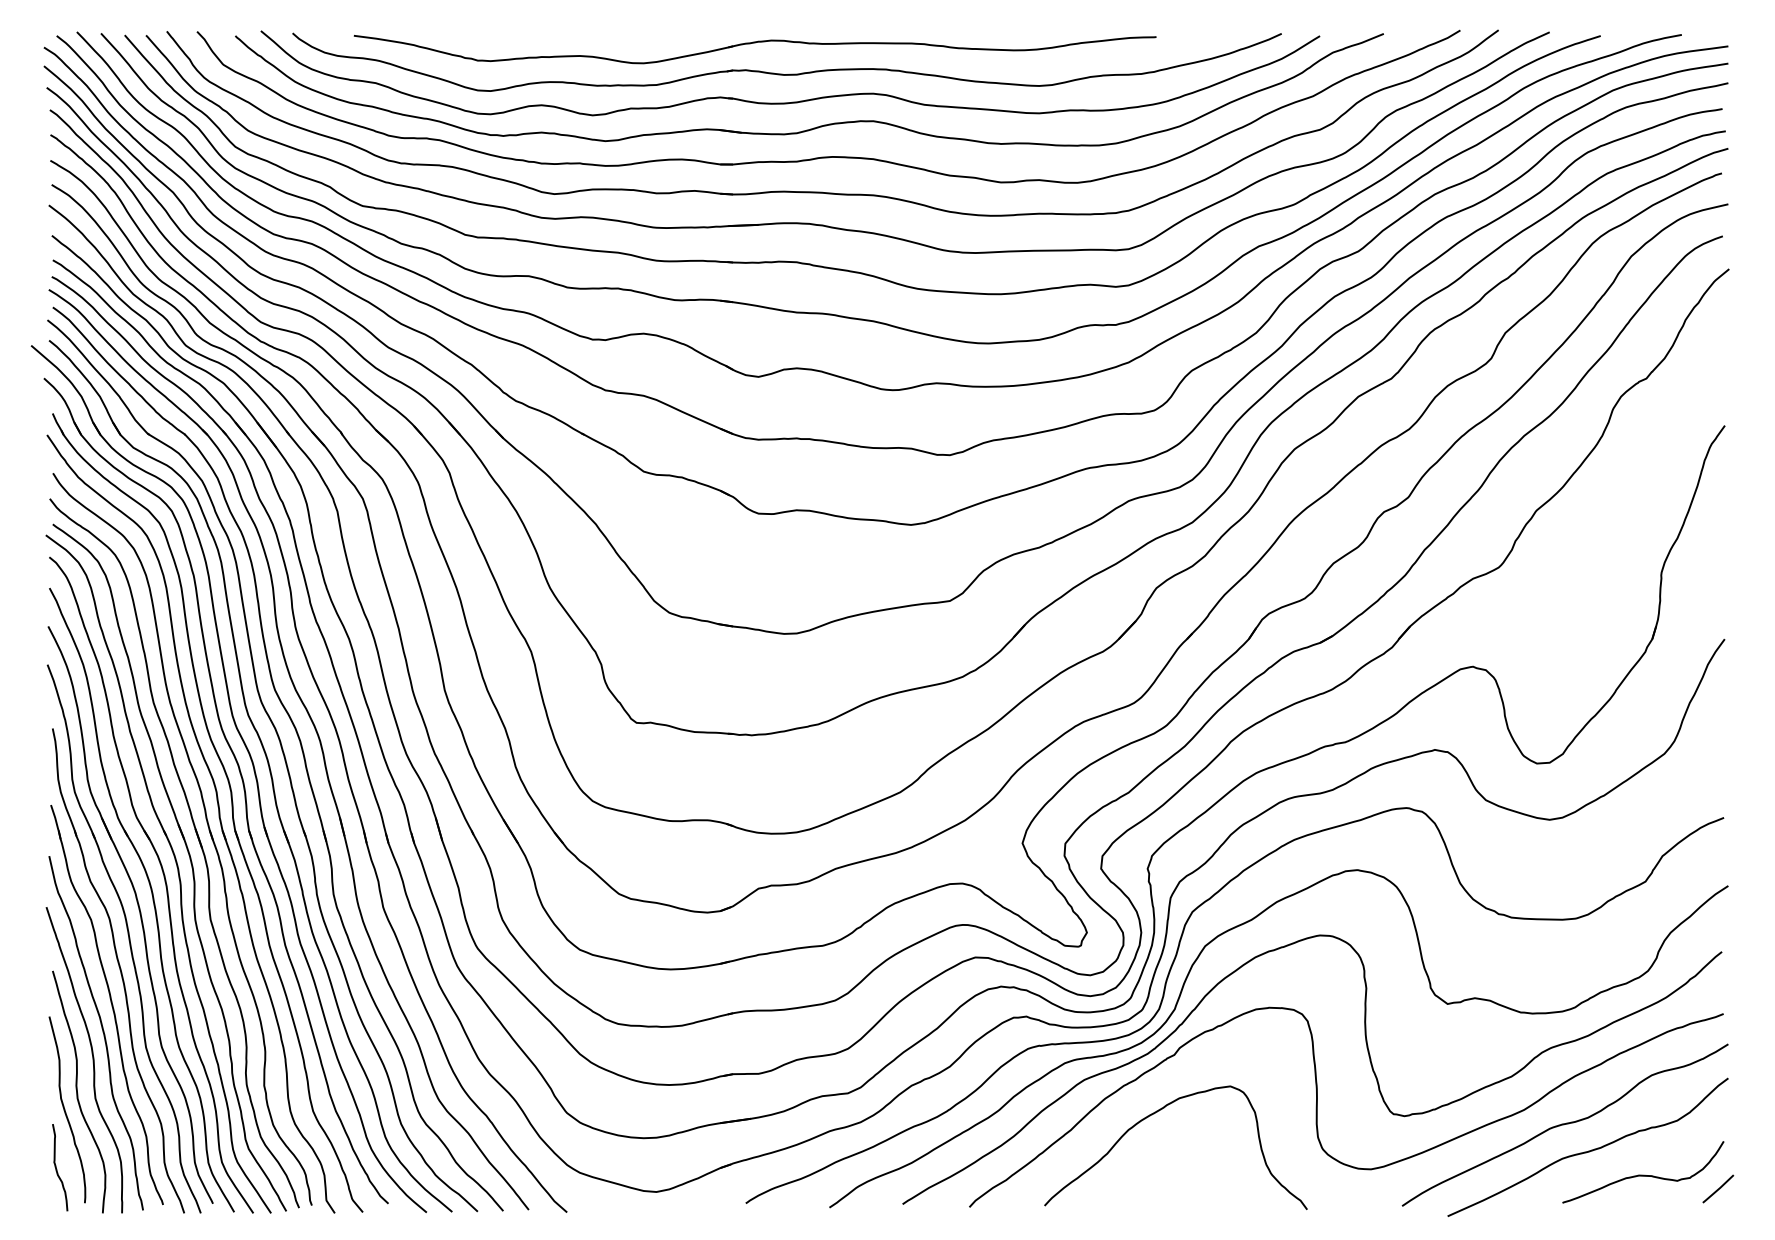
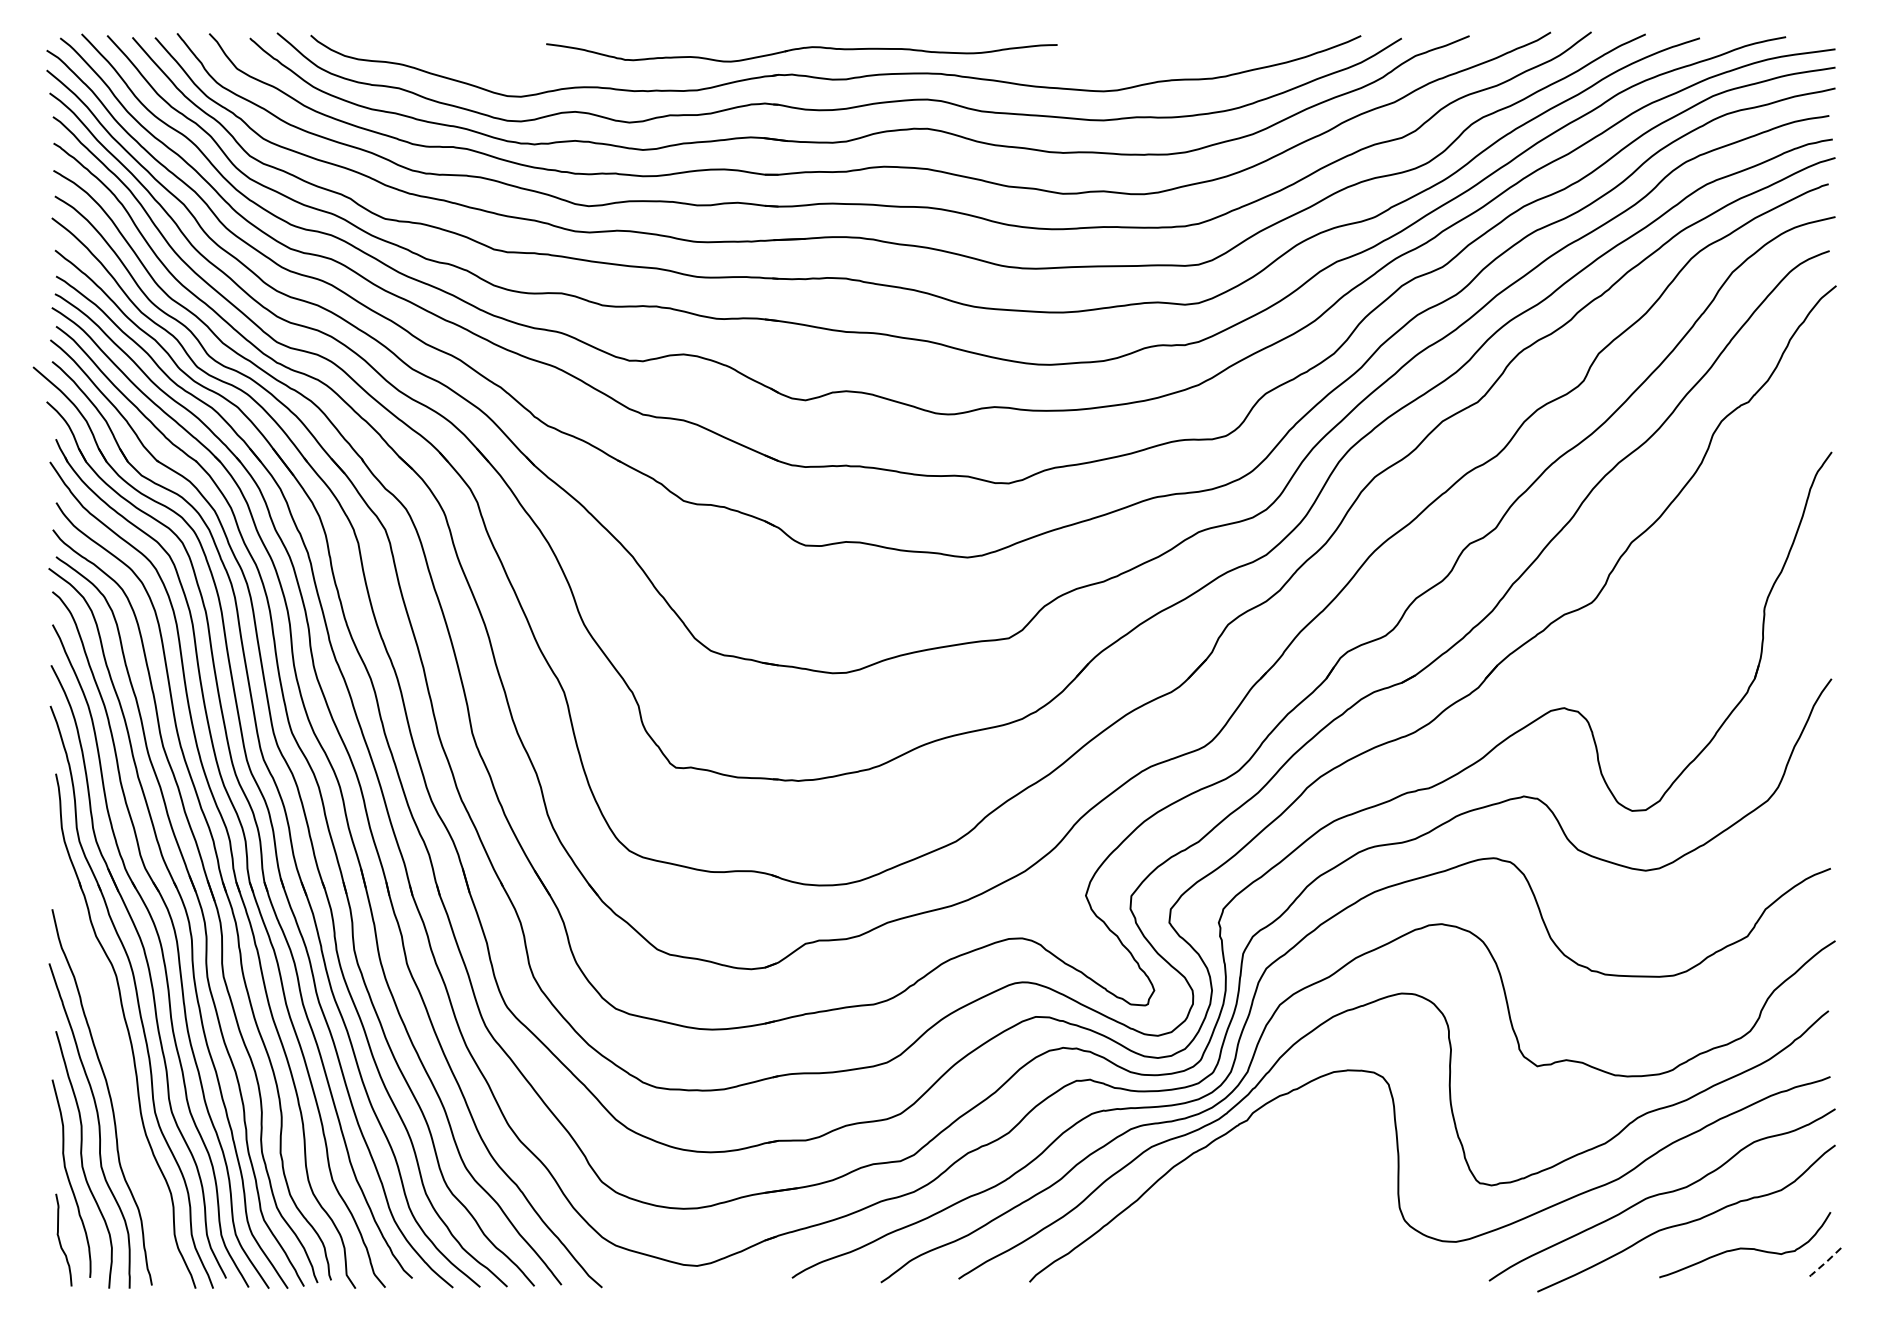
part: (754, 49) -> (801, 52), size x0.6
part: (106, 1004) -> (113, 1066), removed
curve: (1154, 1114) -> (1226, 1183), removed
line: (1718, 1189) -> (1825, 1263), solid -> dashed

